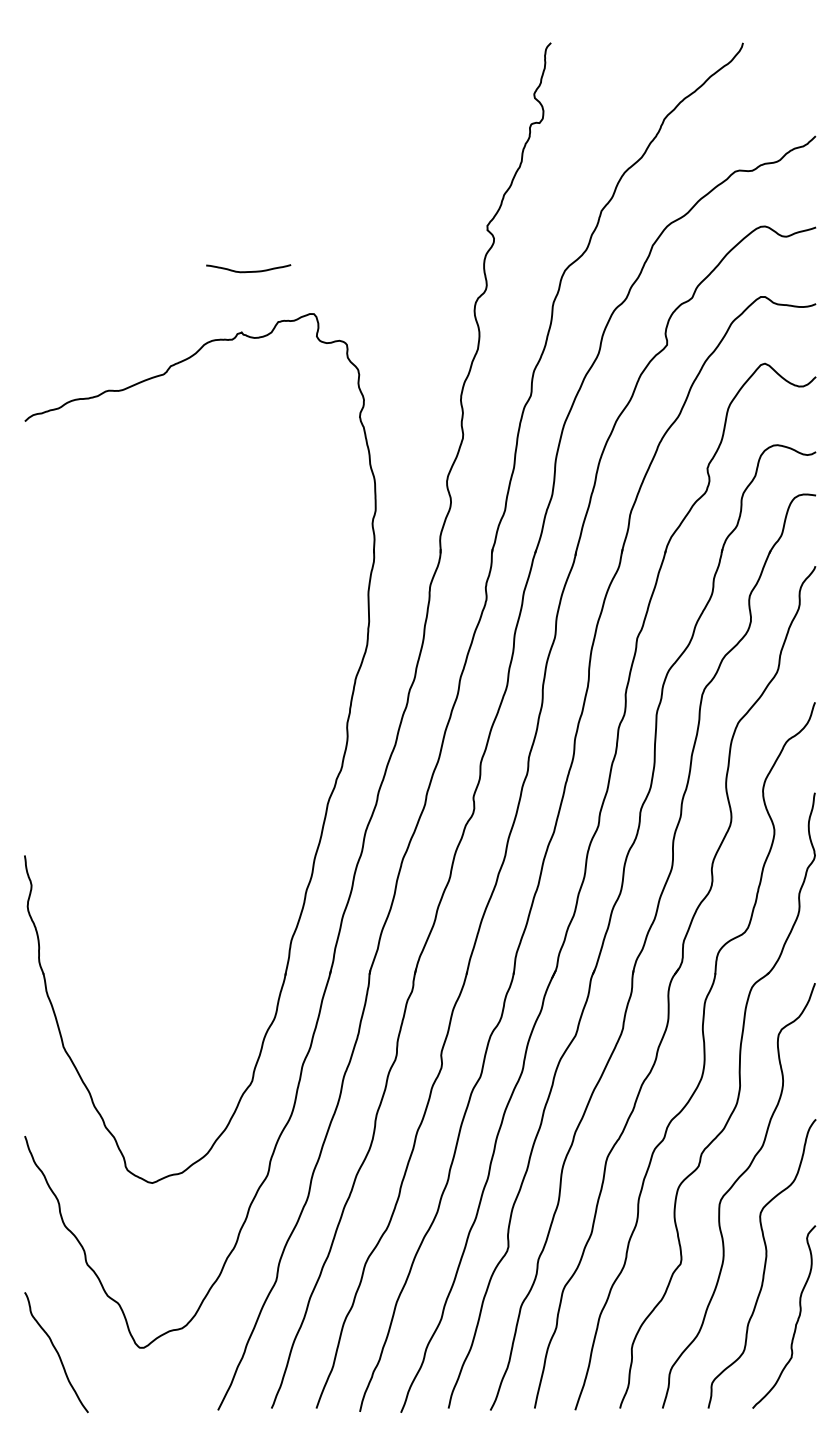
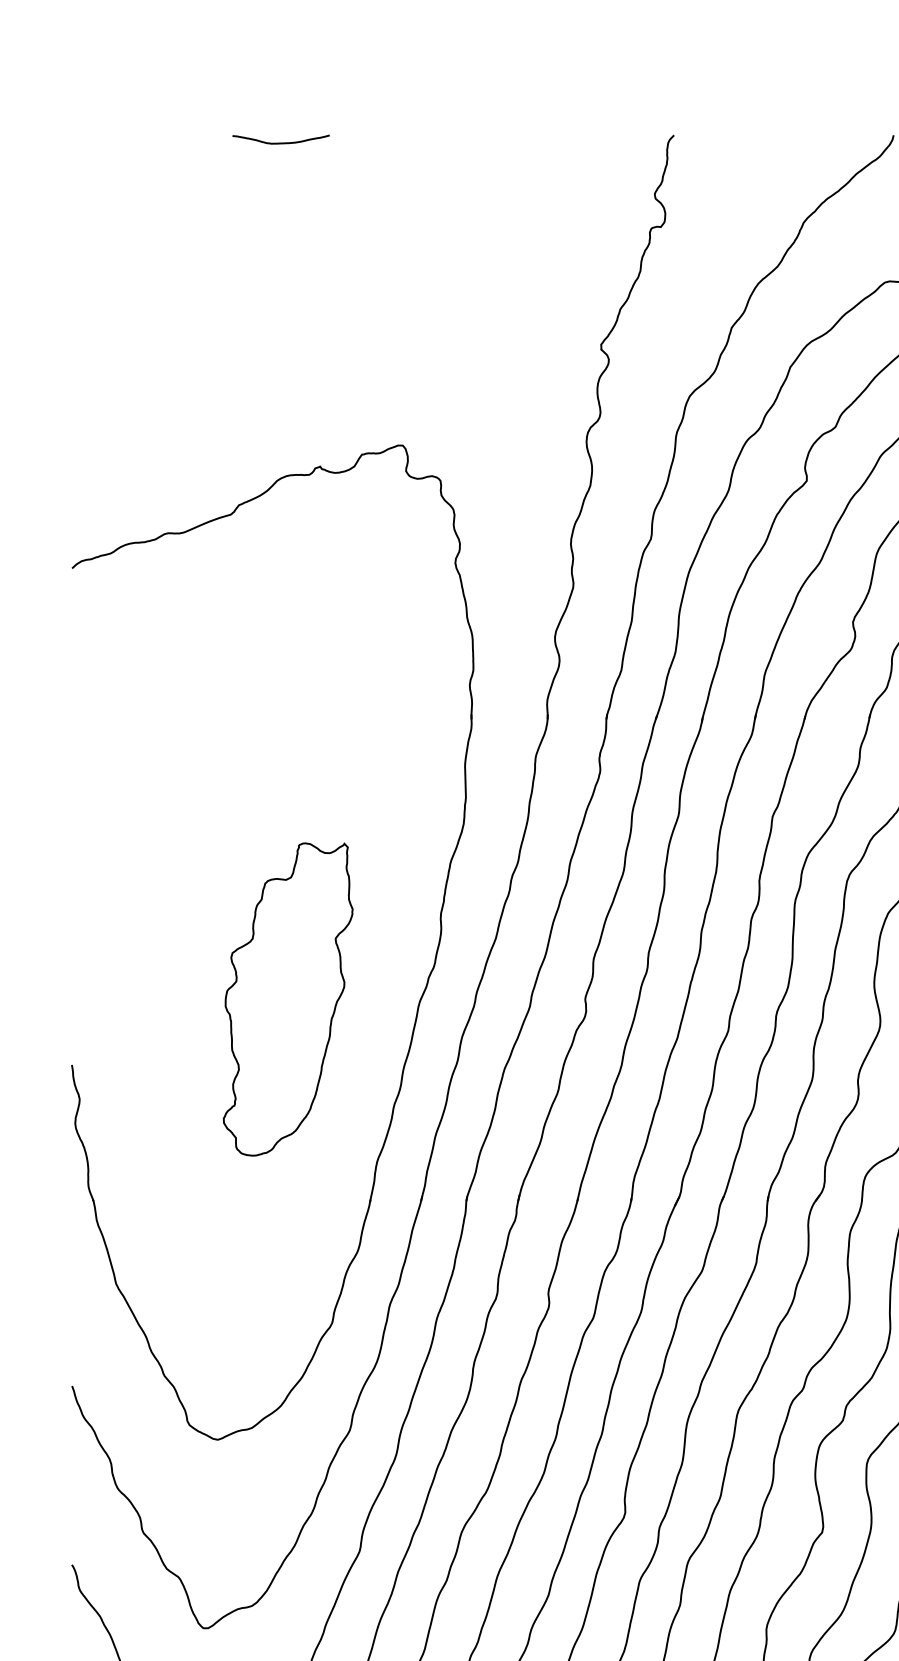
curve: (248, 271) -> (280, 142), moved
part: (213, 797) -> (287, 998), added

